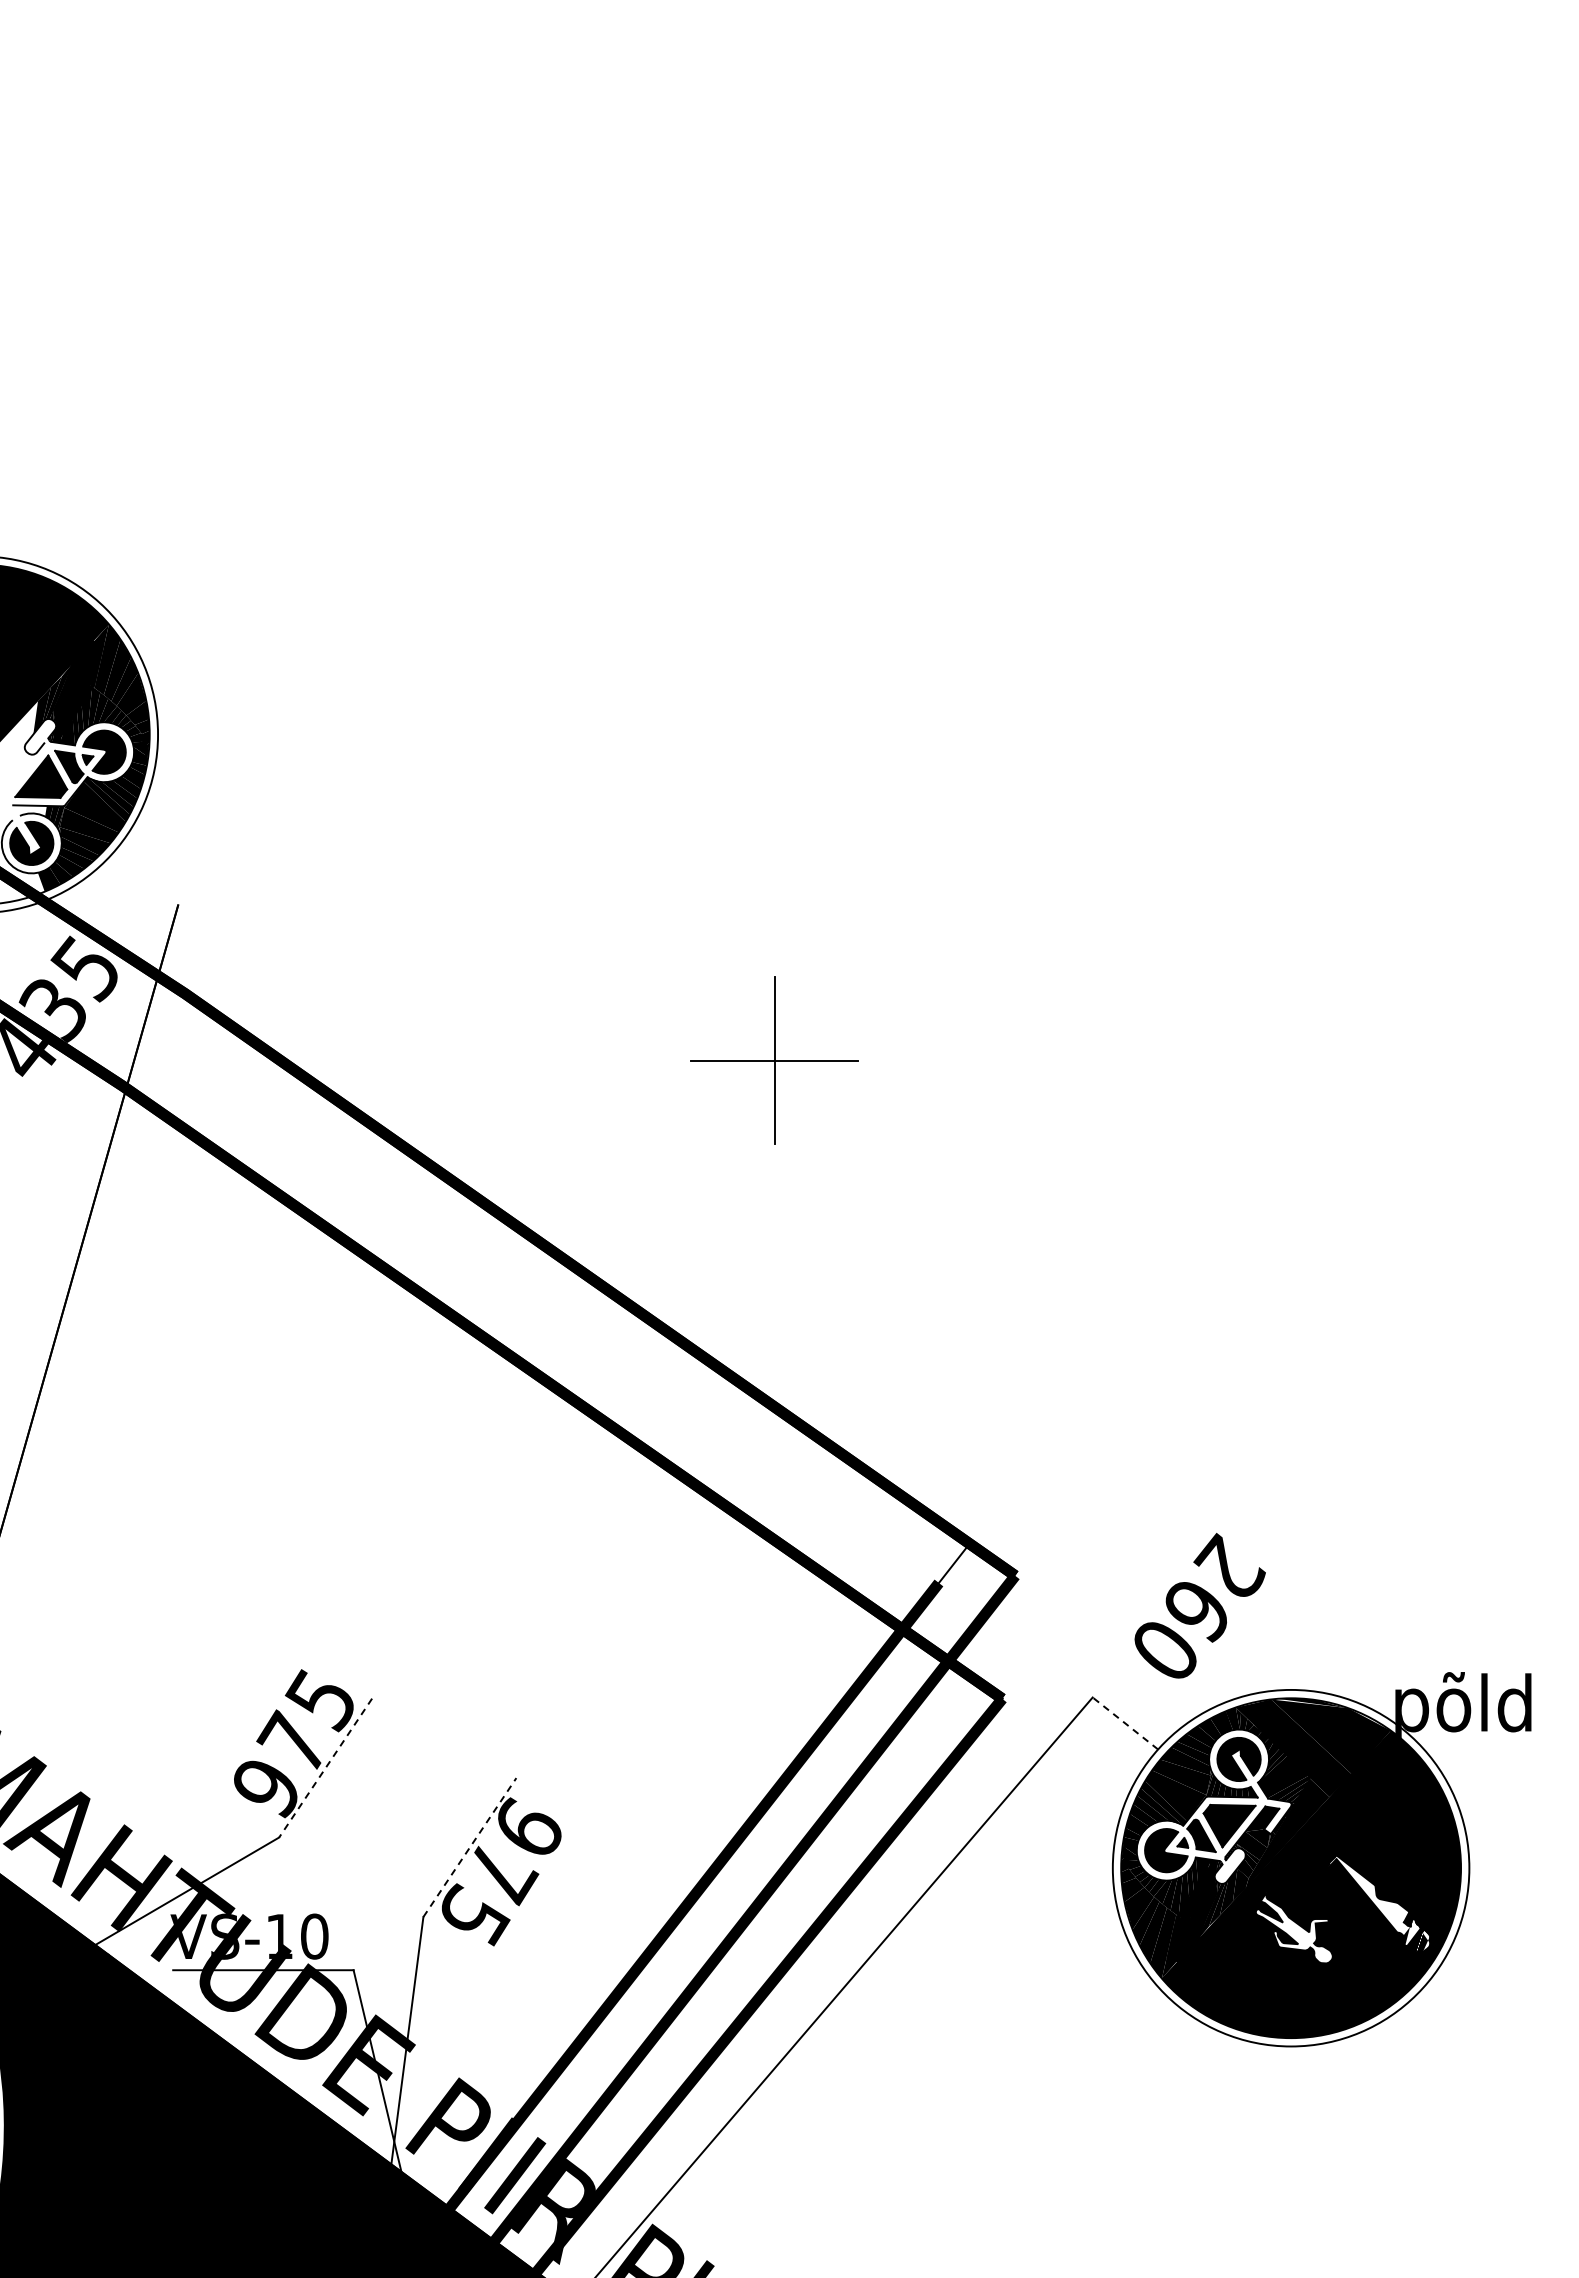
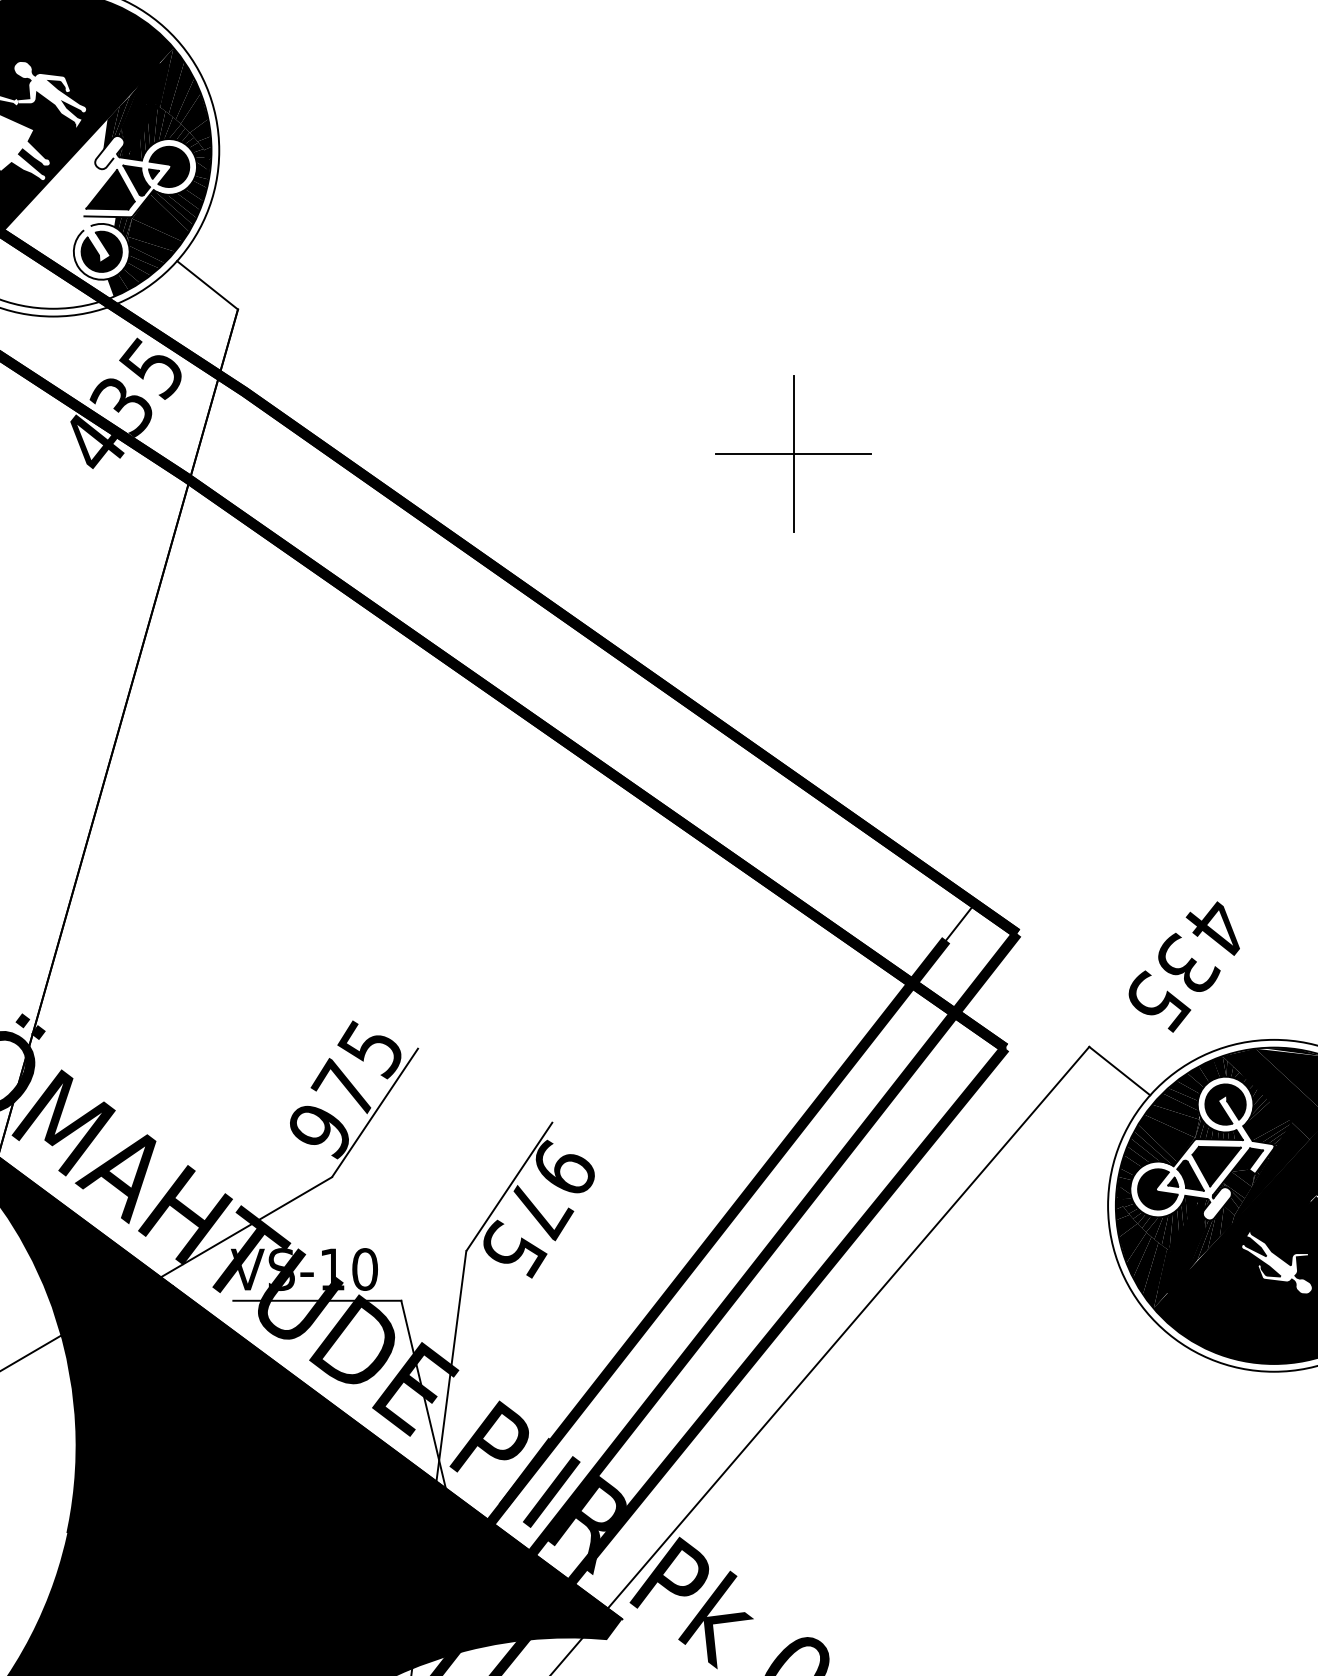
line: (145, 879) -> (207, 285), added
text: (1199, 1607) -> (1188, 963), 260 -> 435
line: (1125, 1723) -> (1119, 1071), dashed -> solid
line: (325, 1768) -> (375, 1112), dashed -> solid
line: (469, 1847) -> (509, 1186), dashed -> solid

